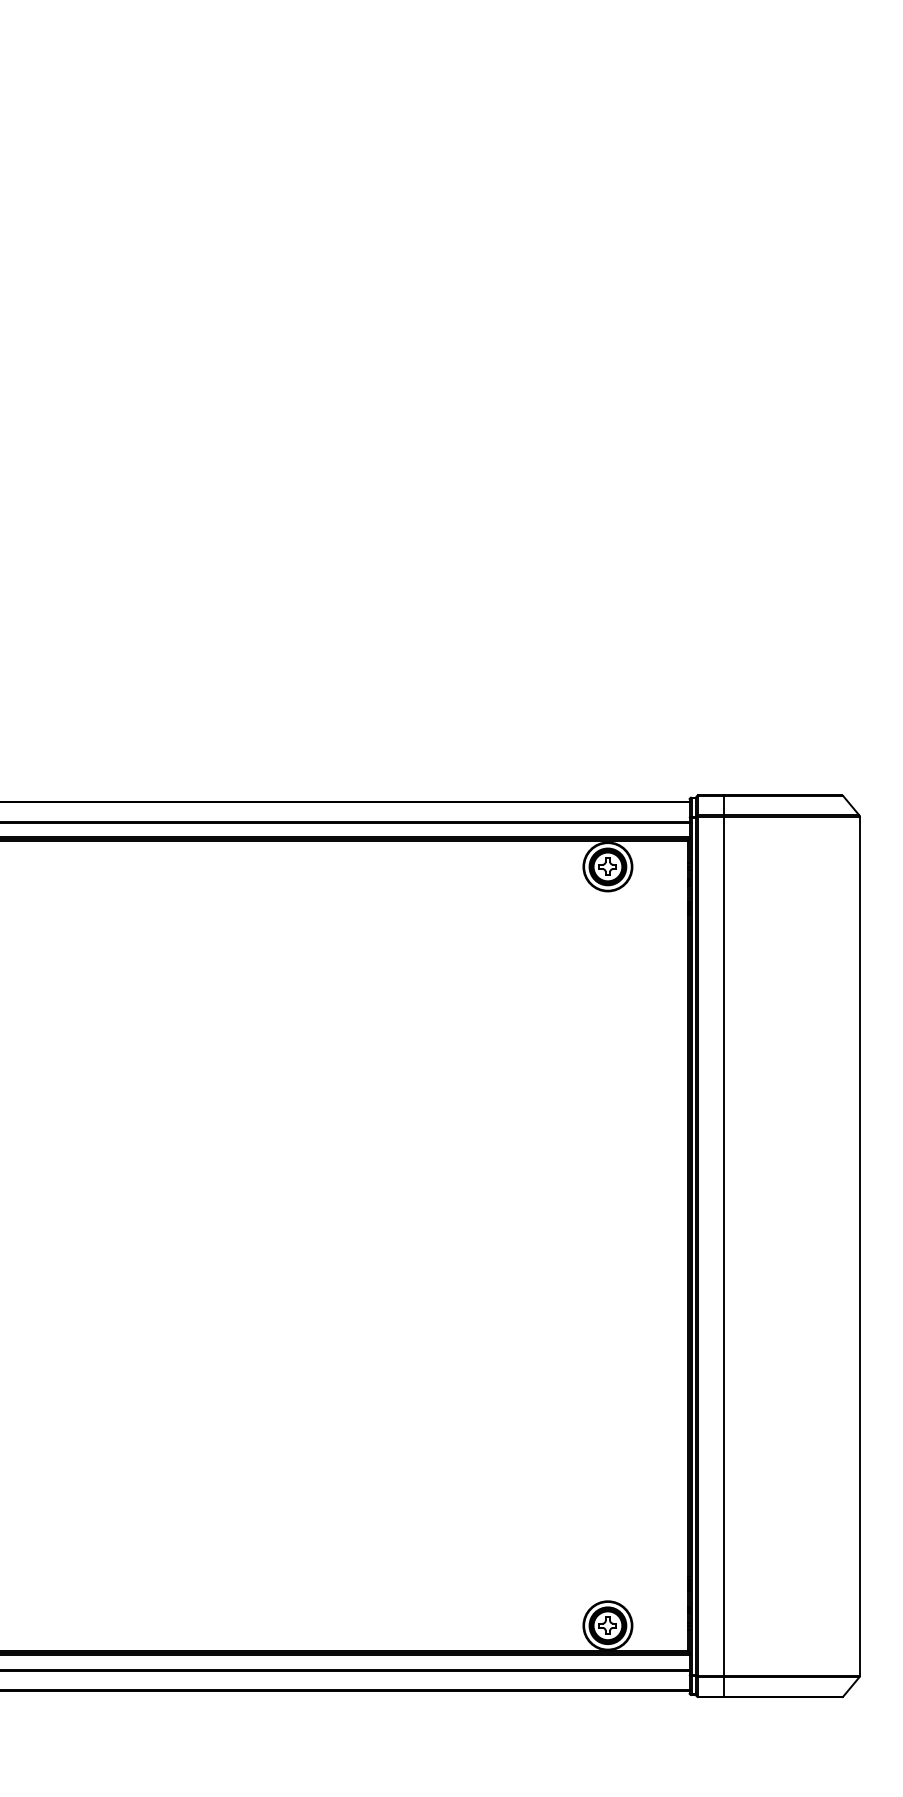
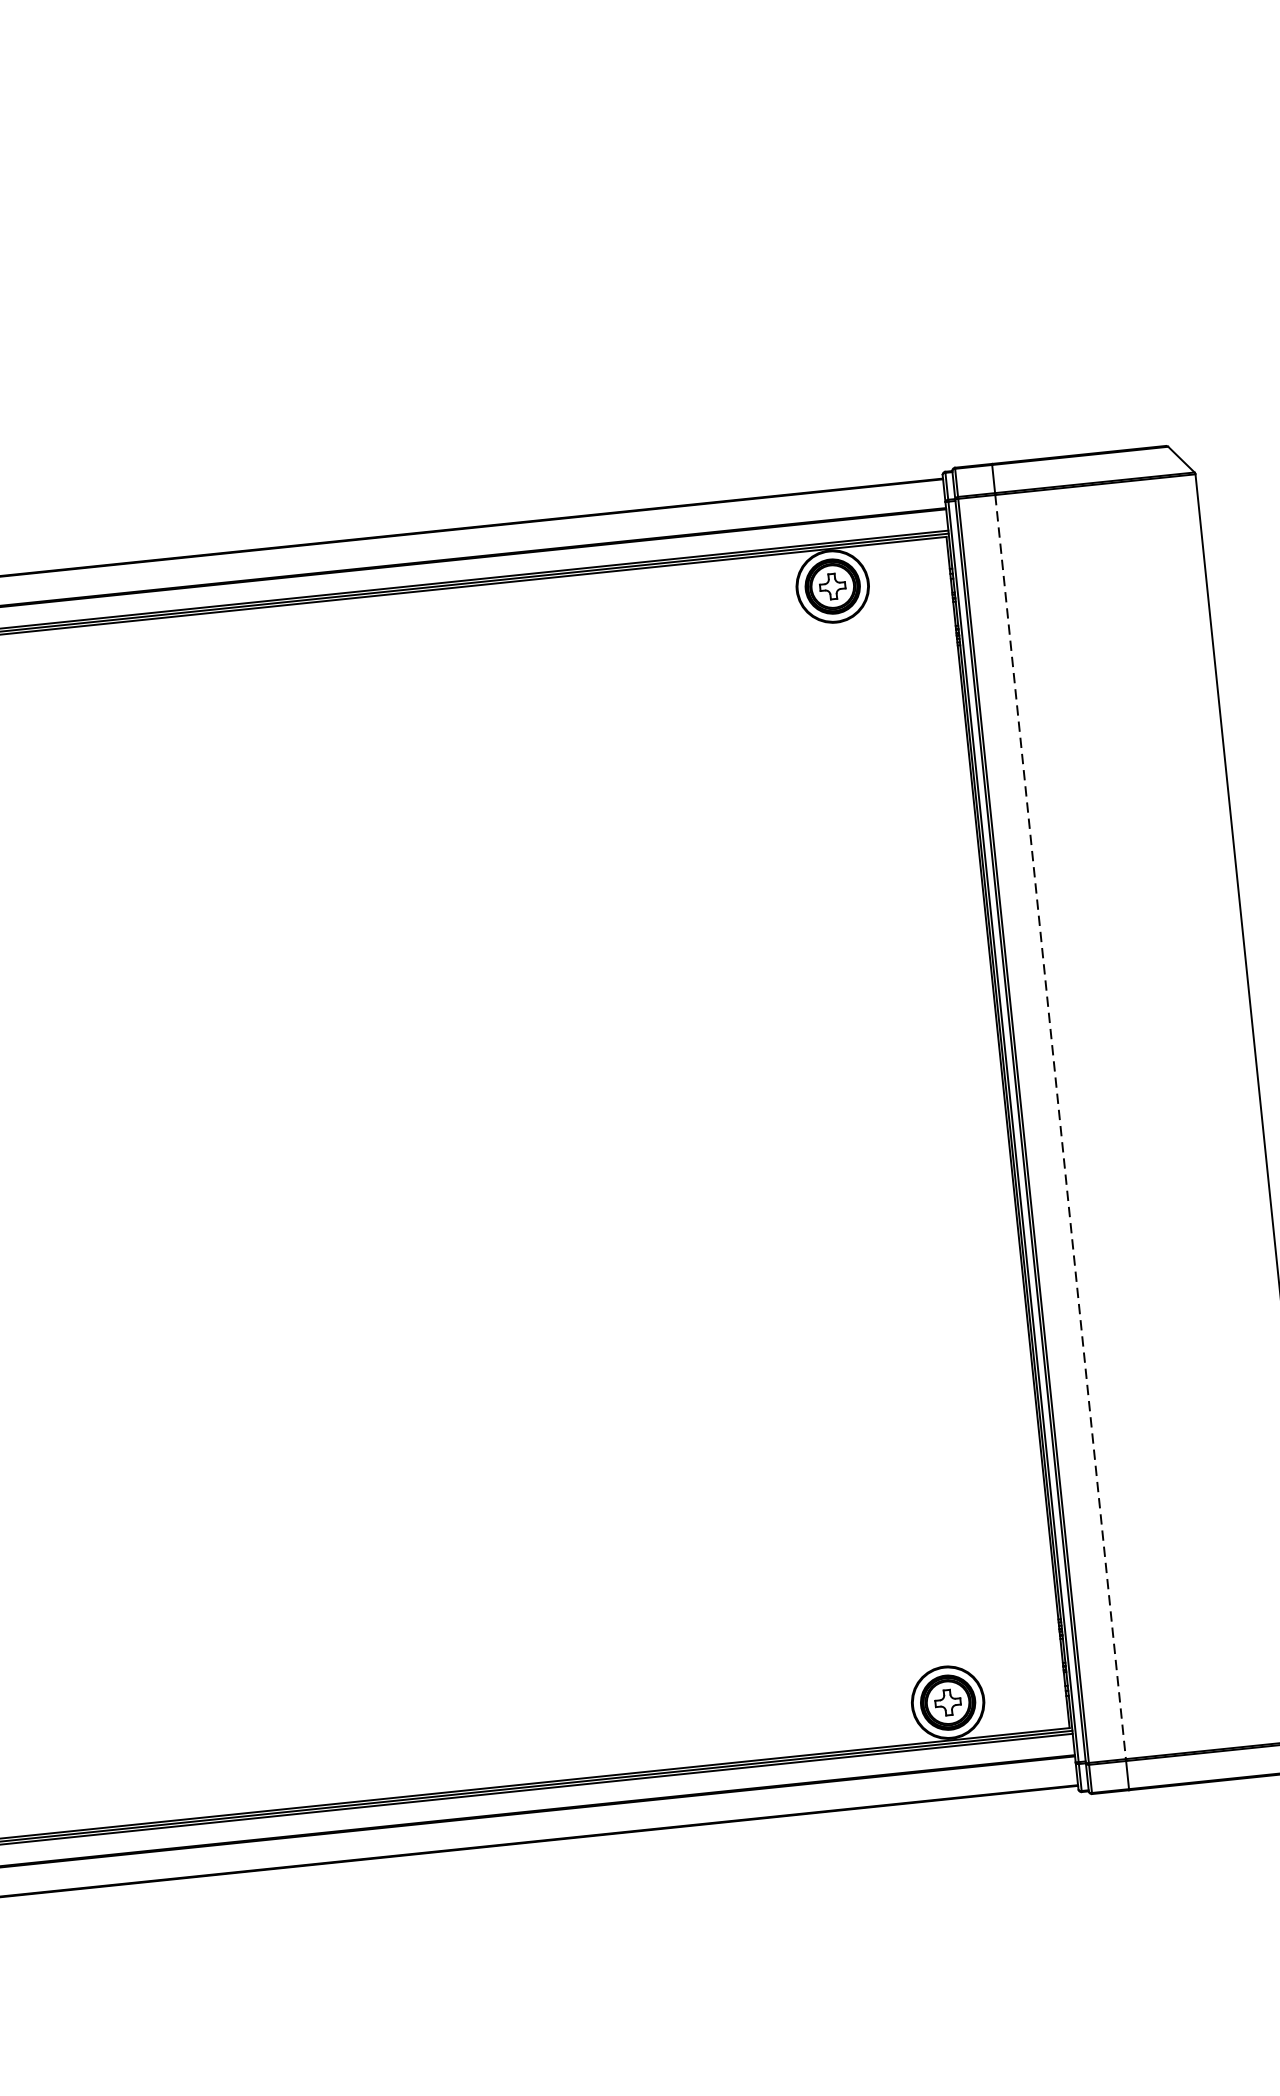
line: (723, 1246) -> (1060, 1127), solid -> dashed

